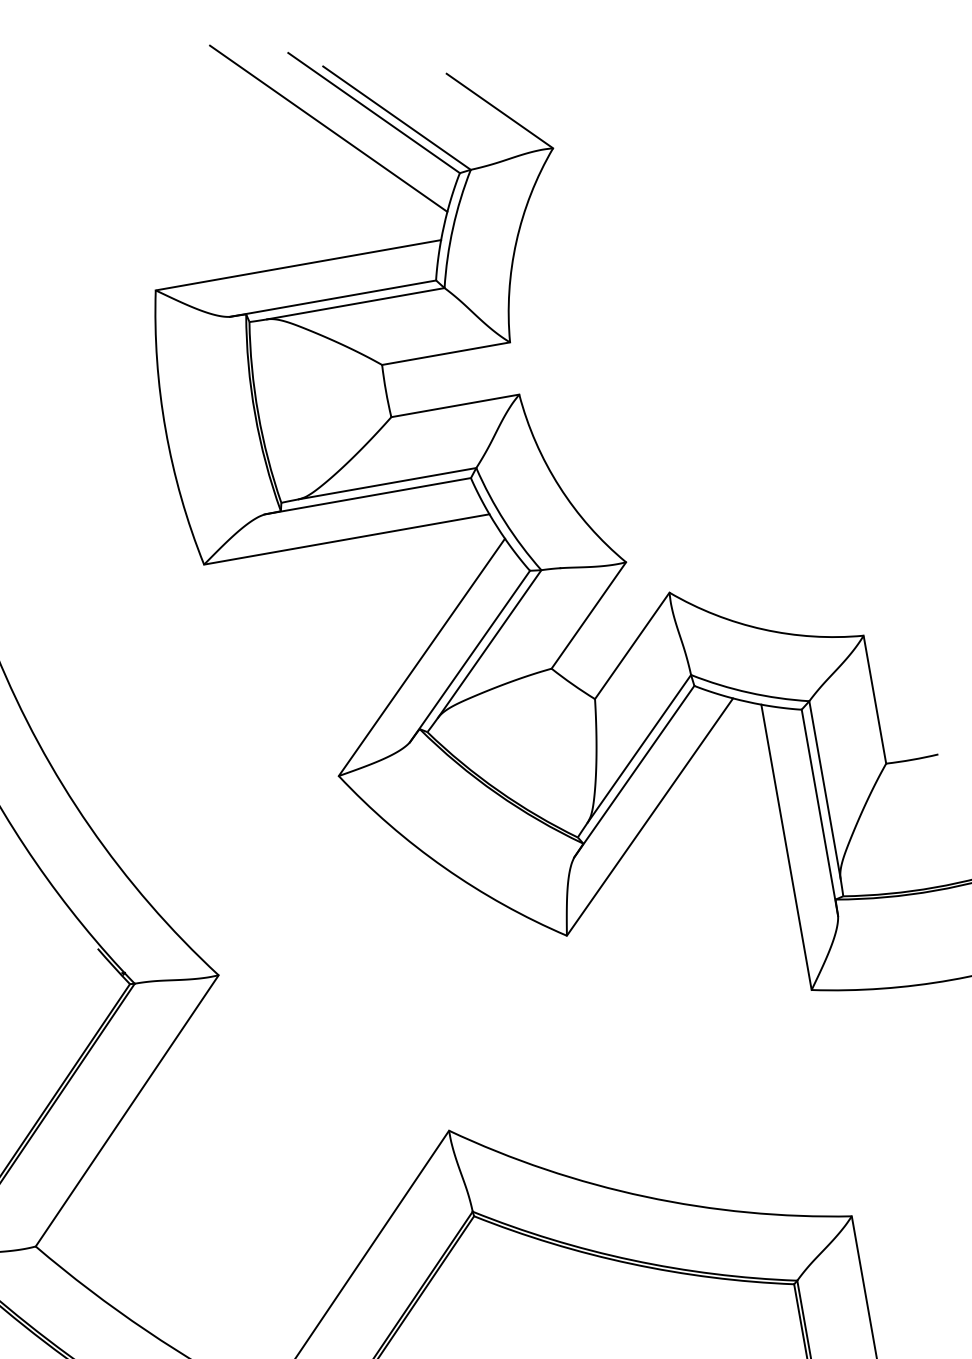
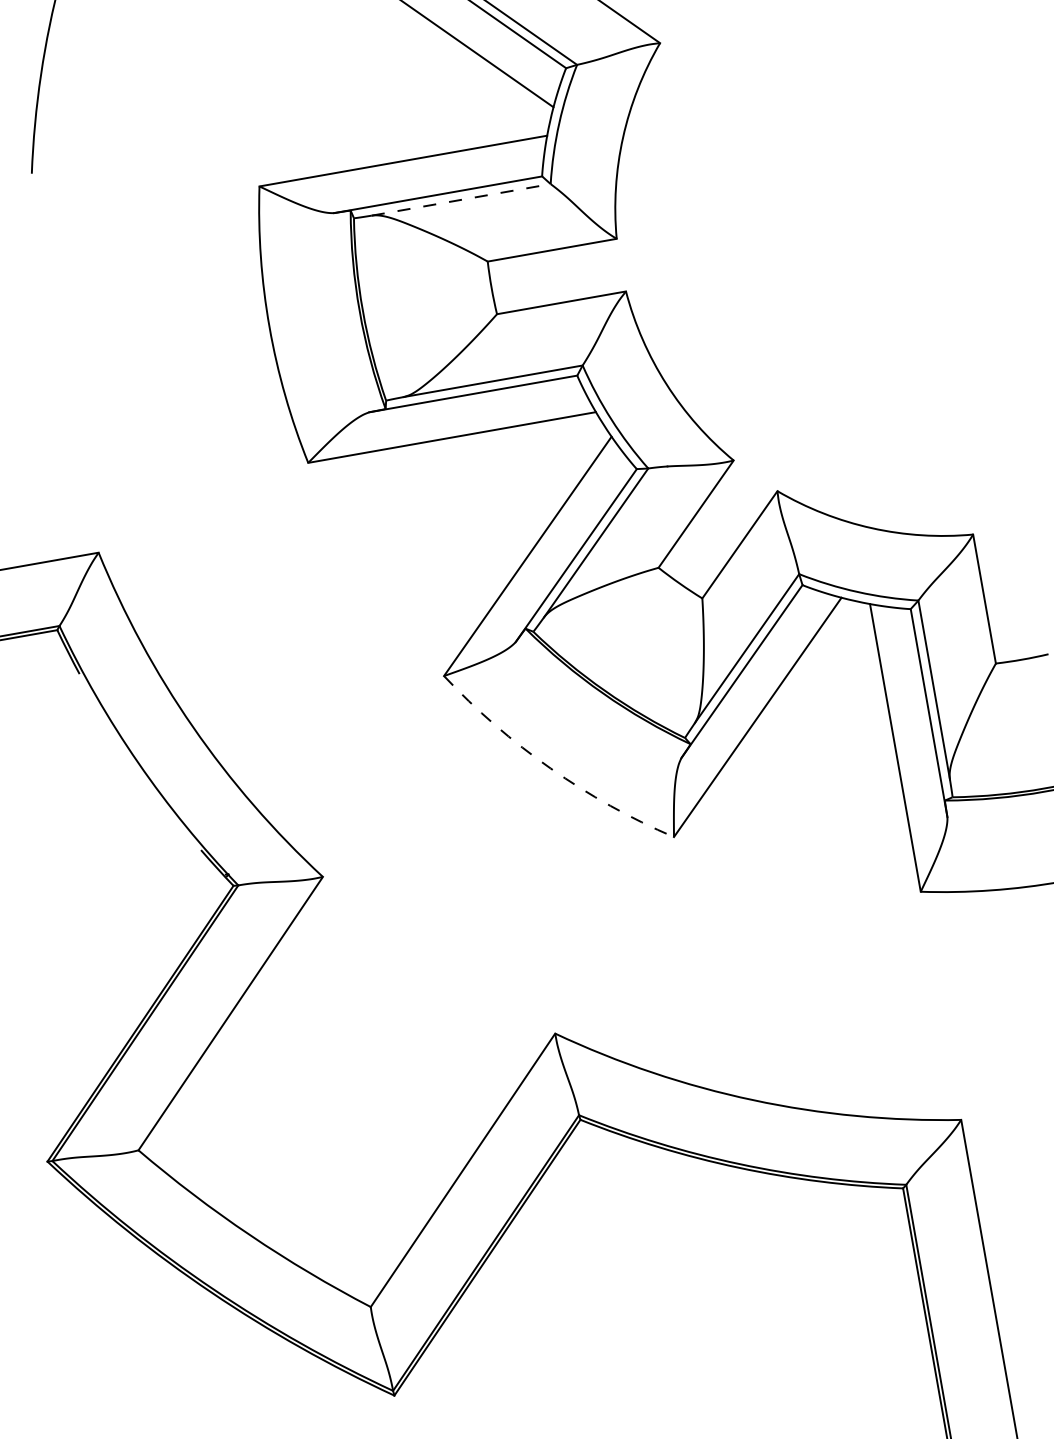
line: (356, 303) -> (461, 199), solid -> dashed
arc: (444, 867) -> (550, 768), solid -> dashed

